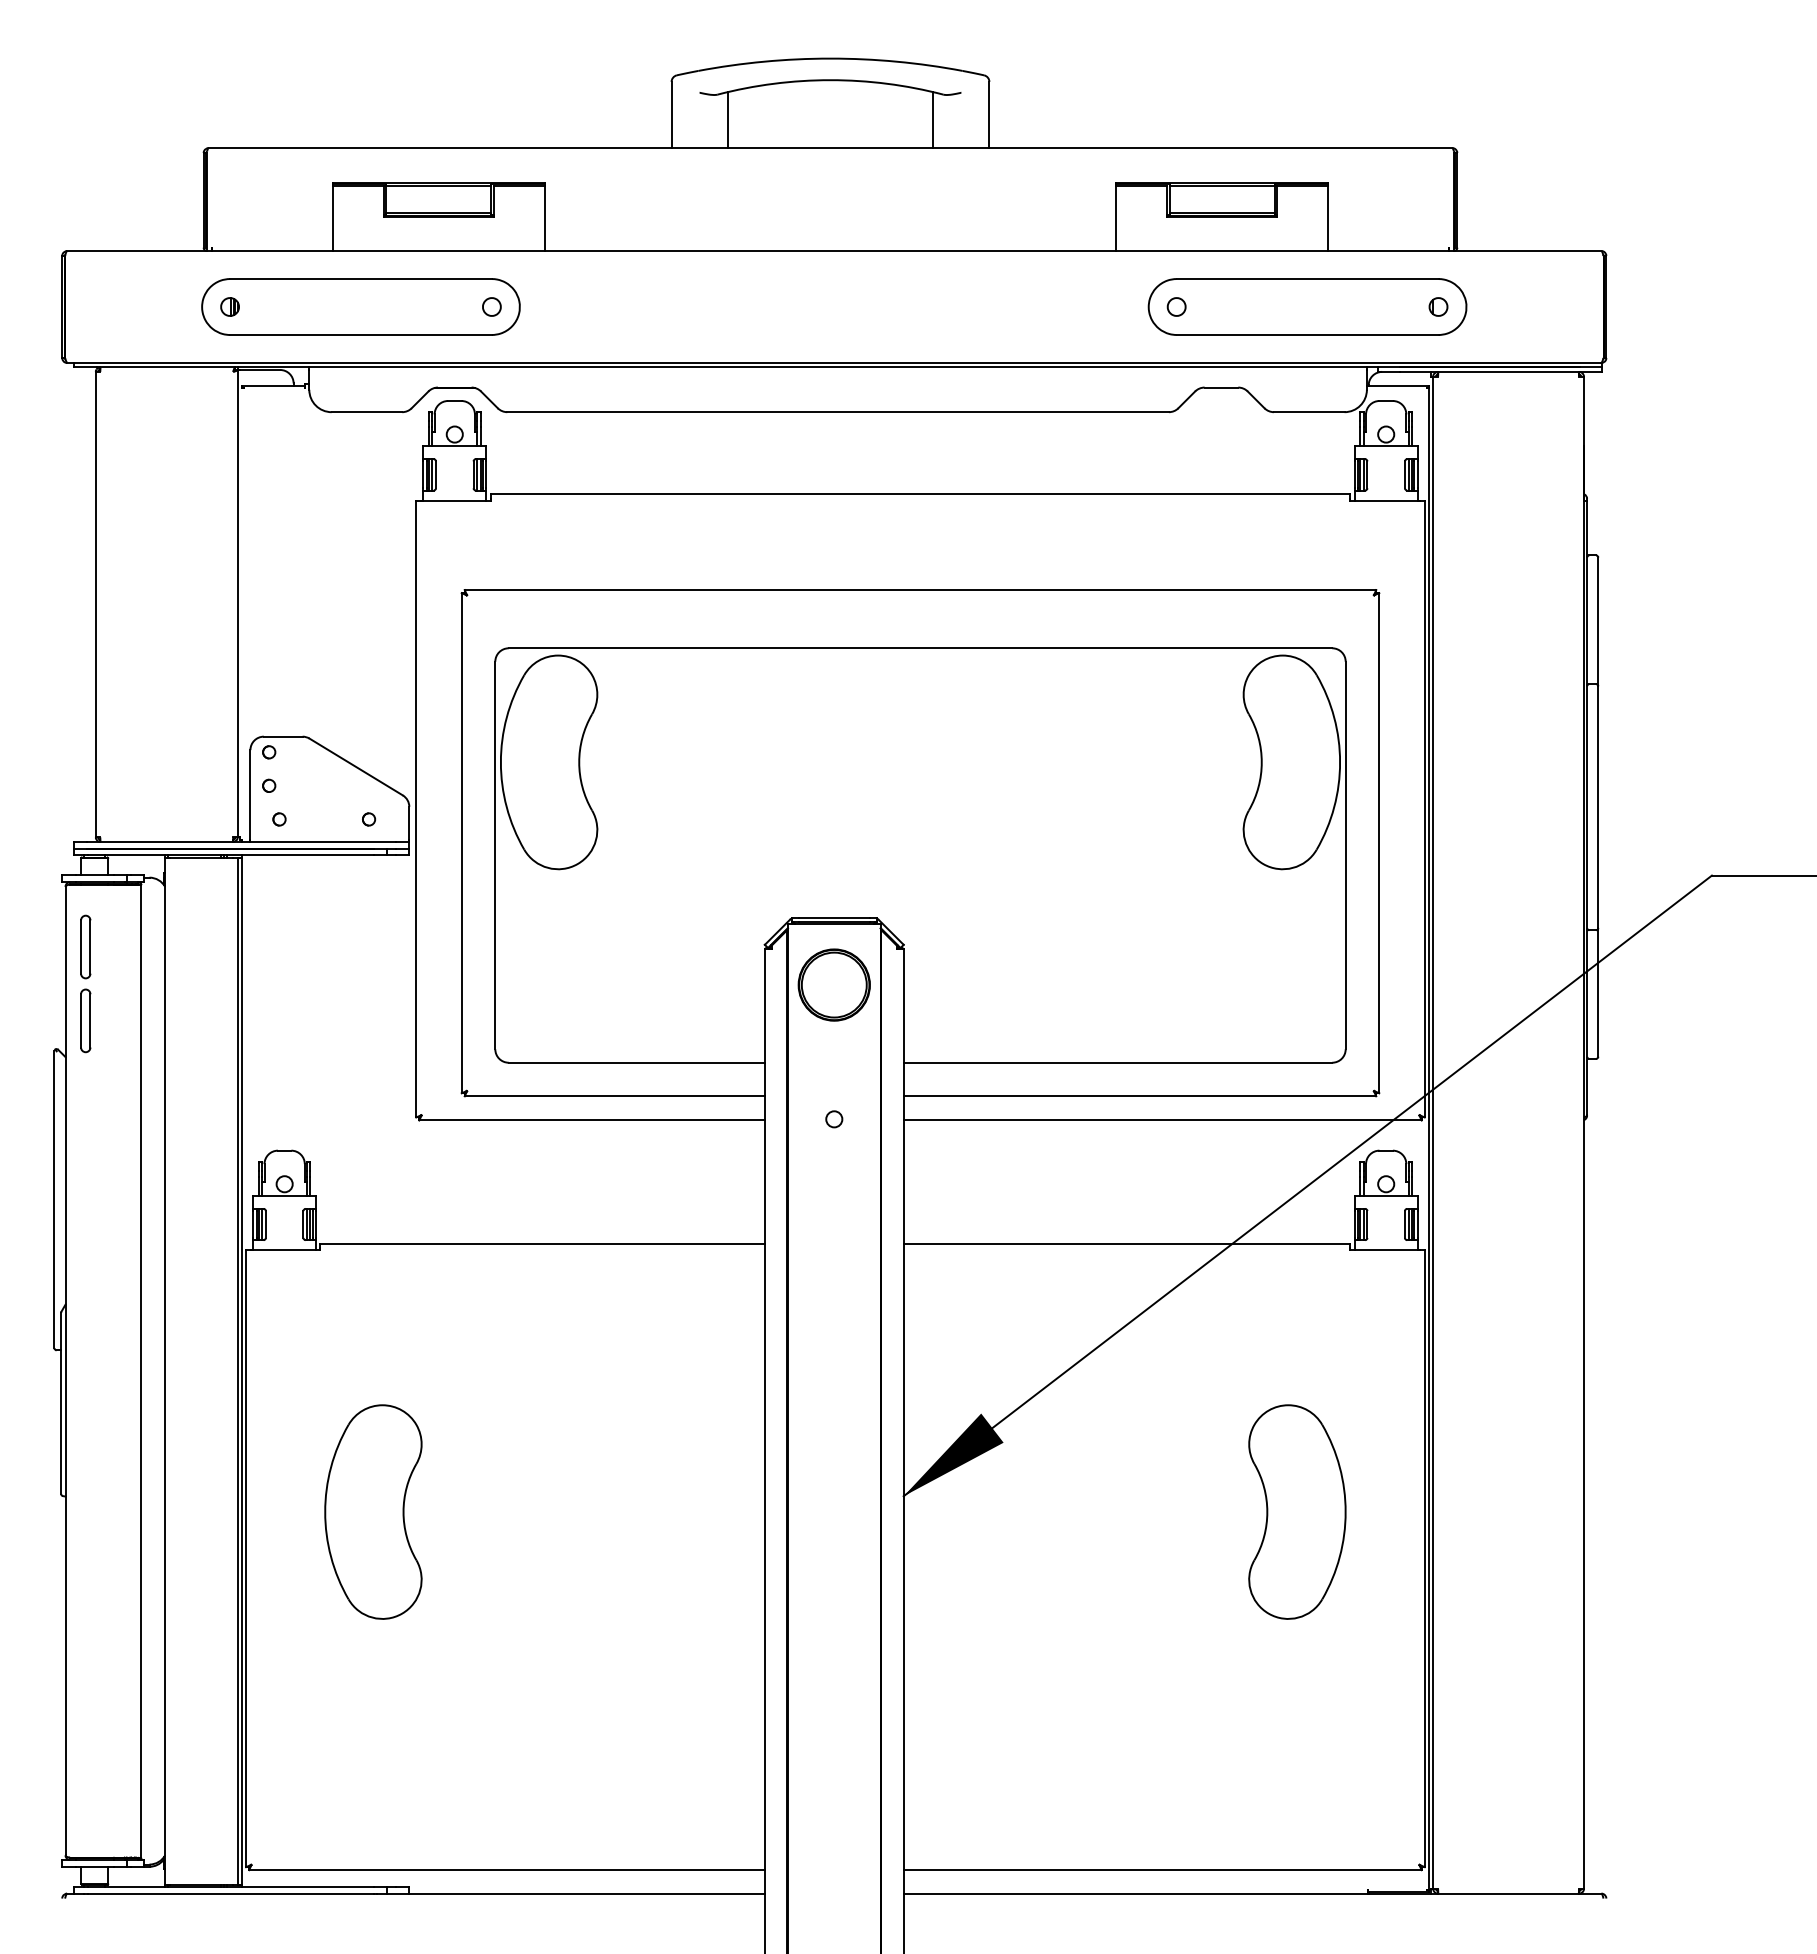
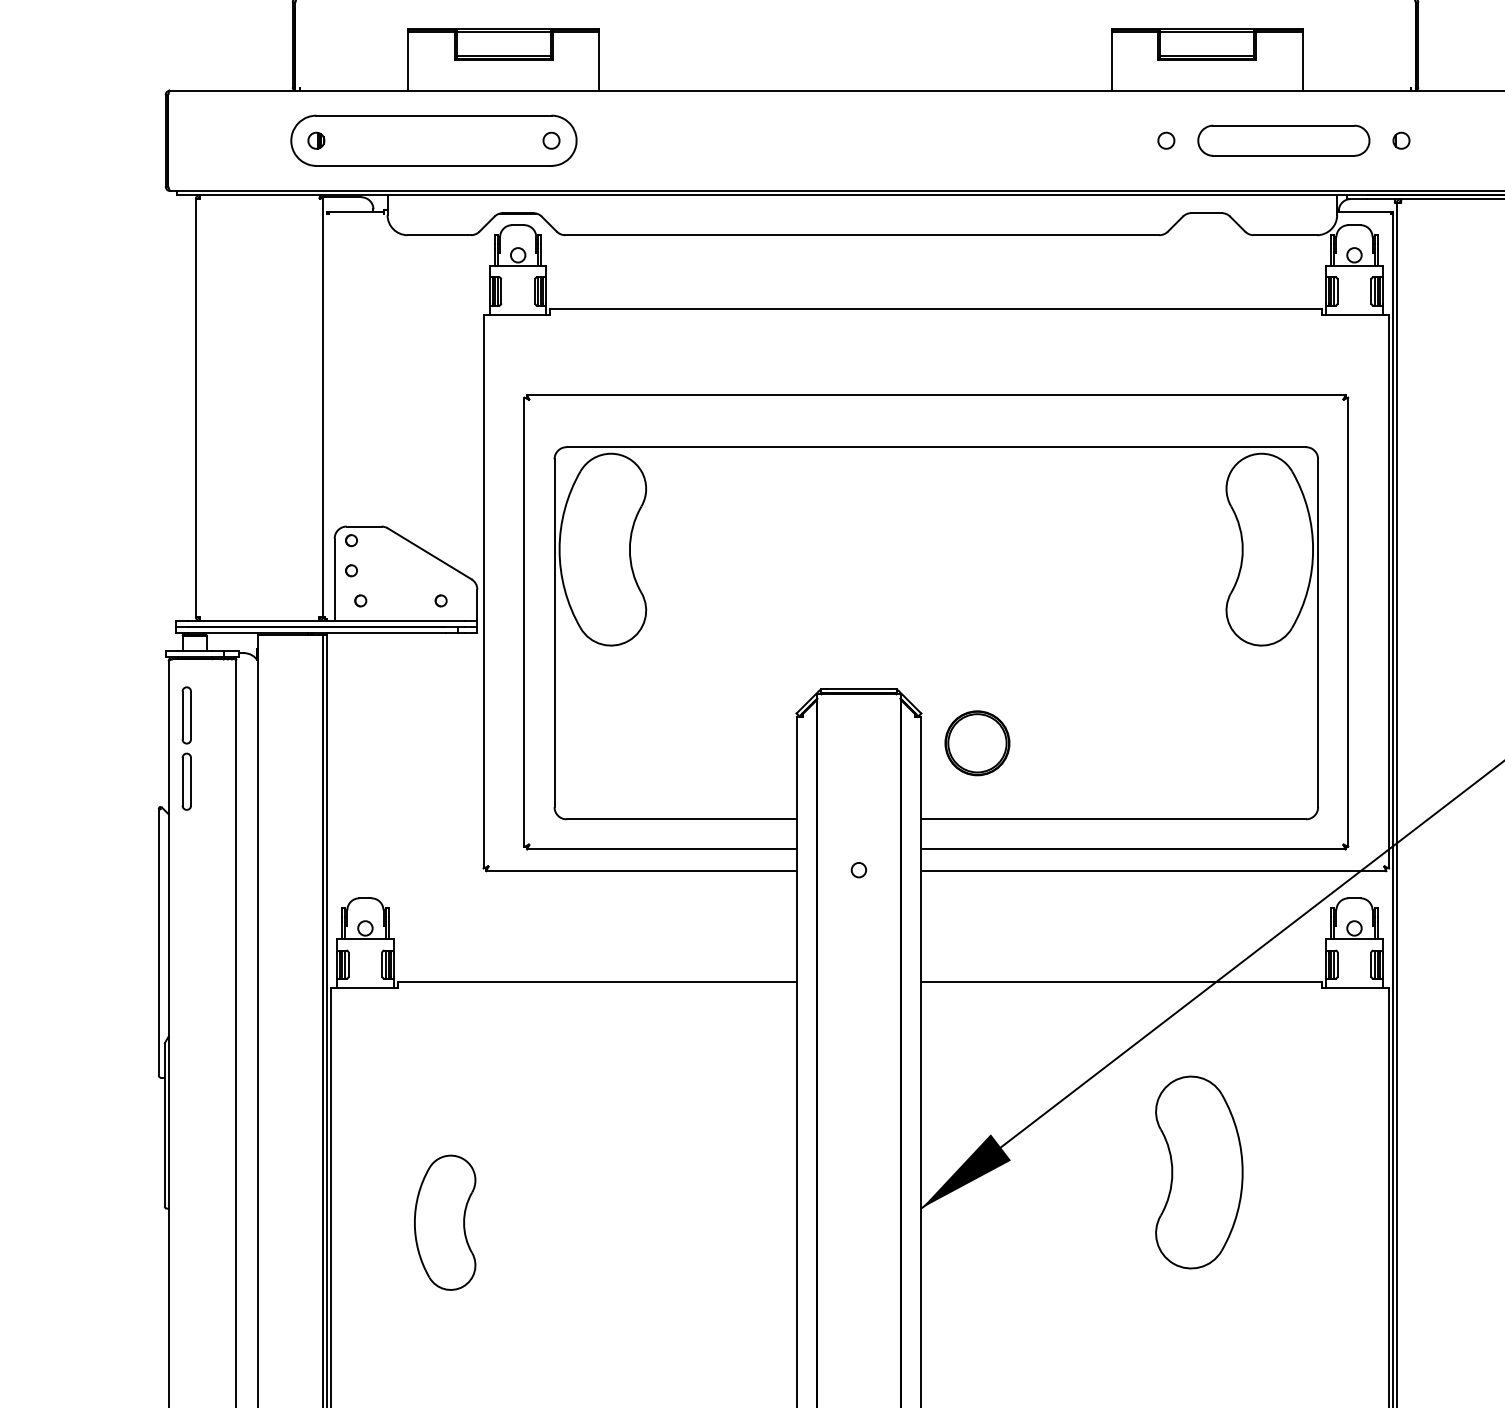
part: (1307, 306) -> (1283, 140), size x0.6
part: (833, 984) -> (976, 742), moved
part: (373, 1511) -> (445, 1222), size x0.7
part: (1297, 1511) -> (1199, 1172), moved

